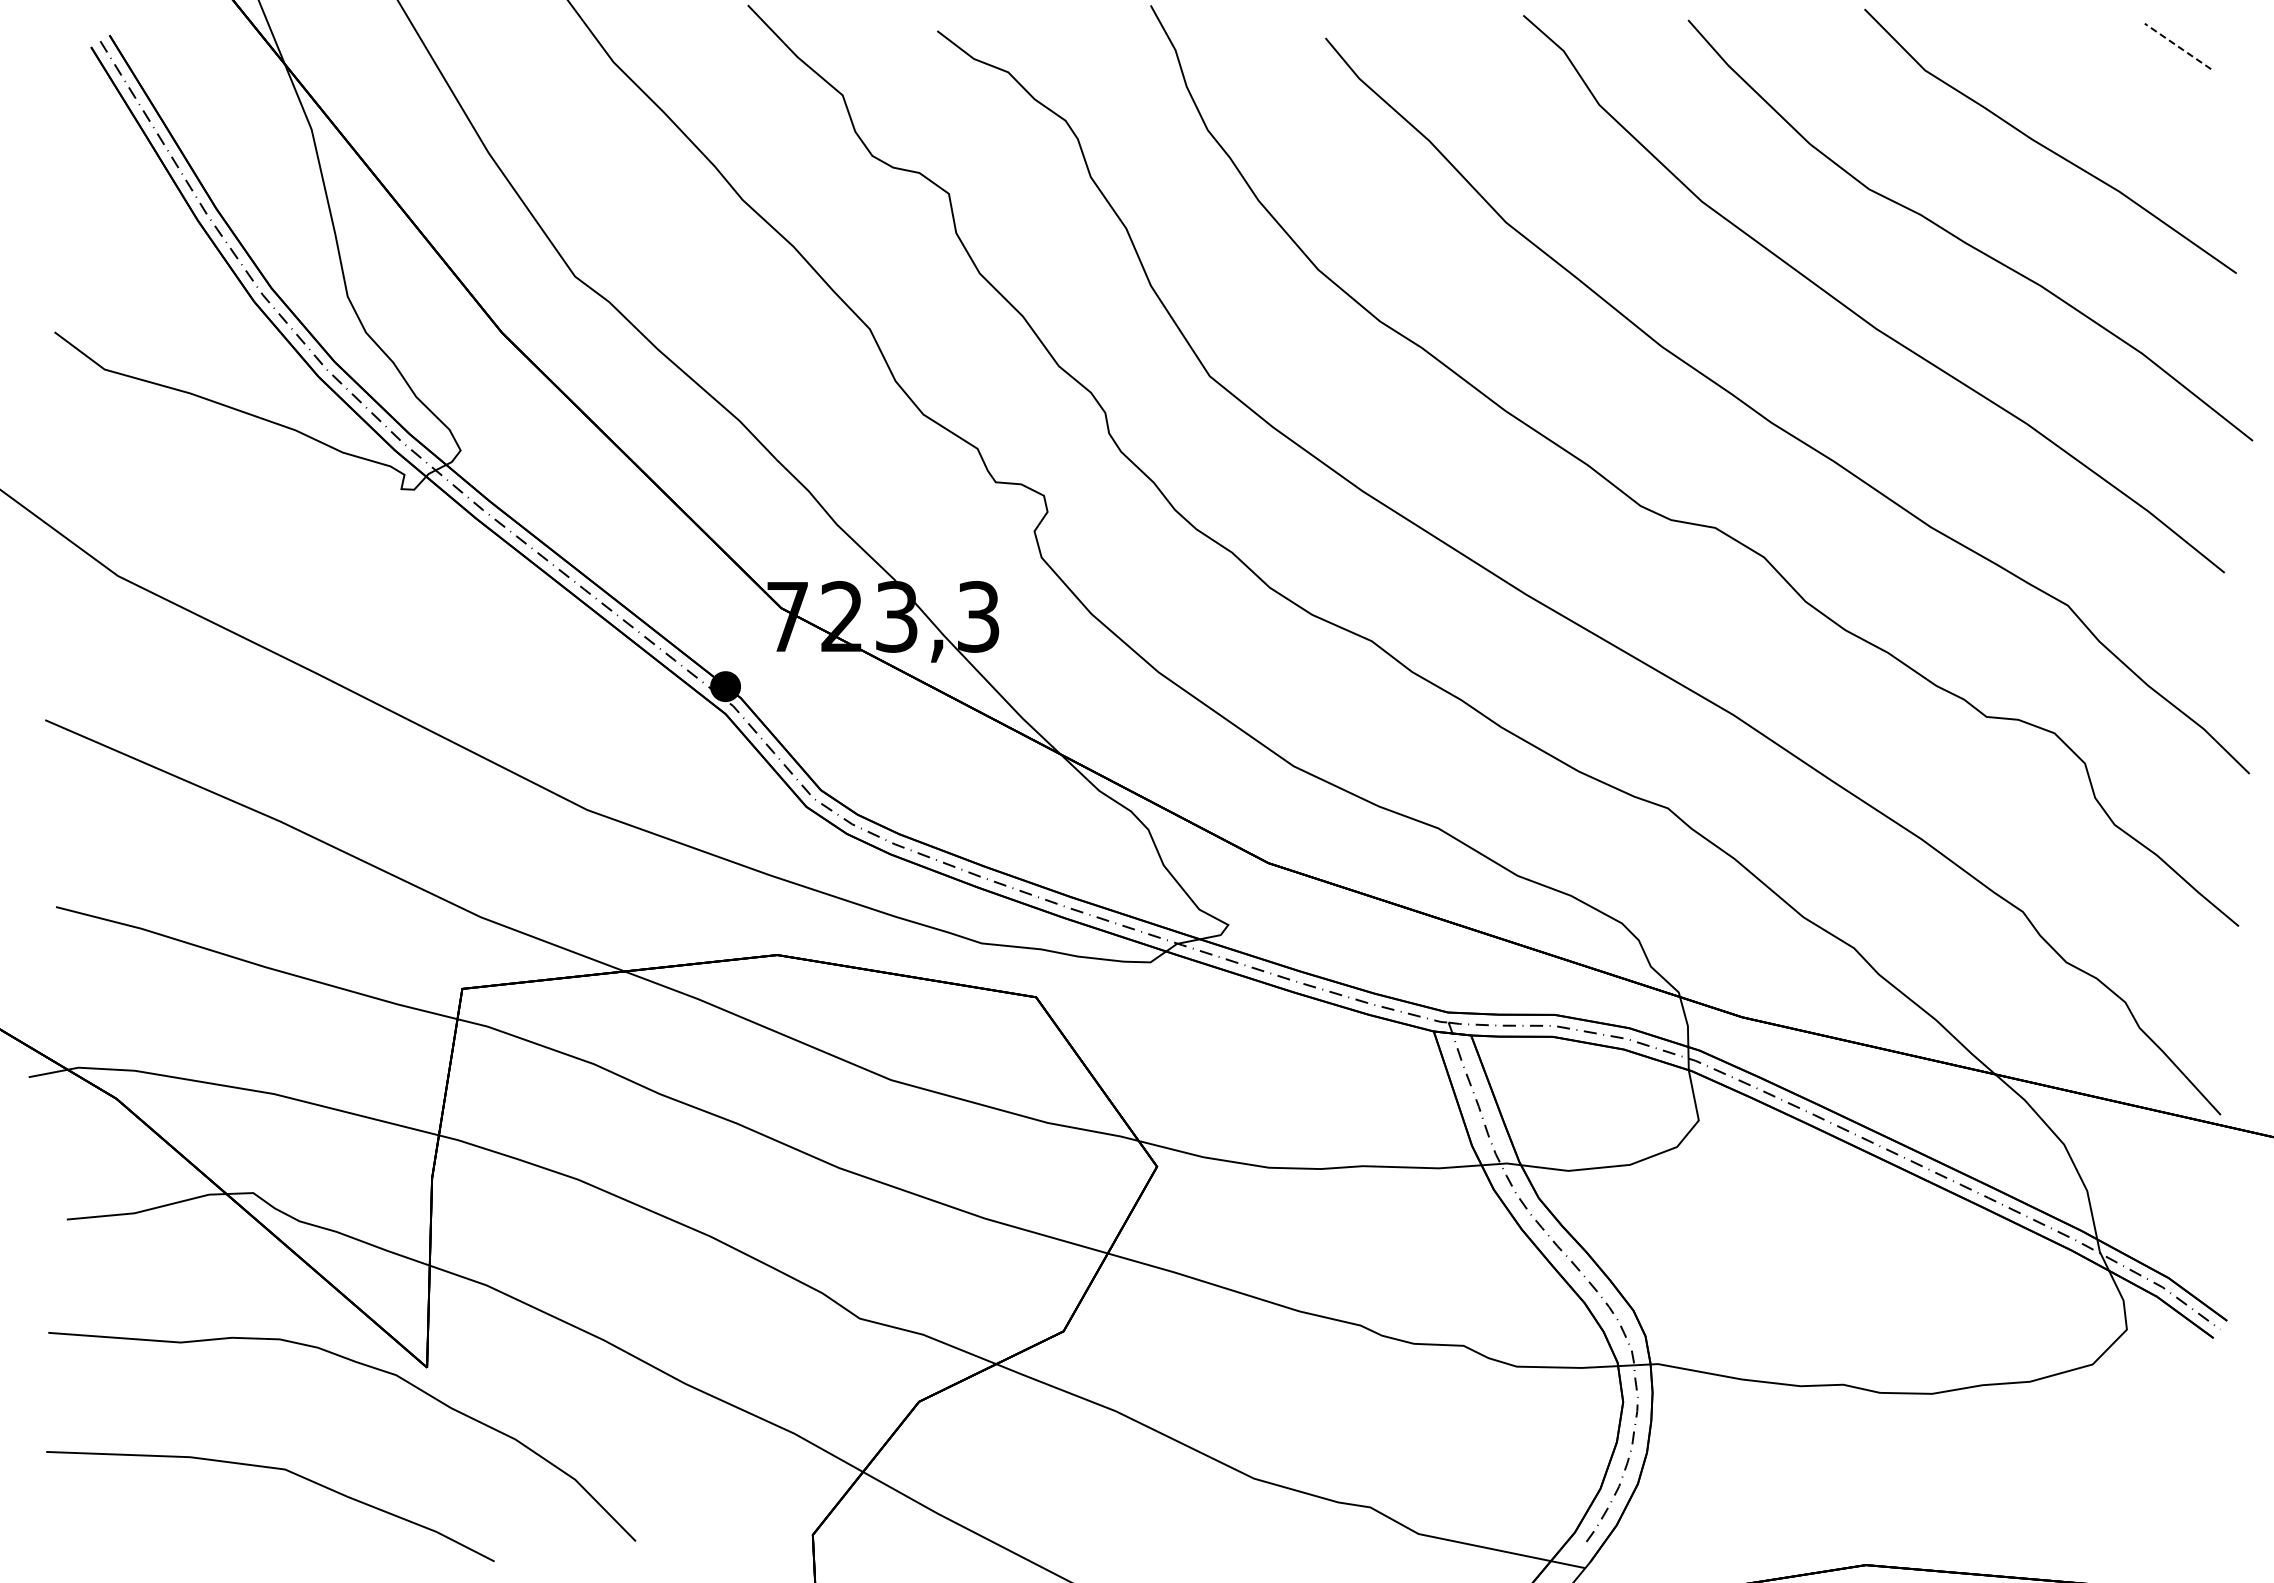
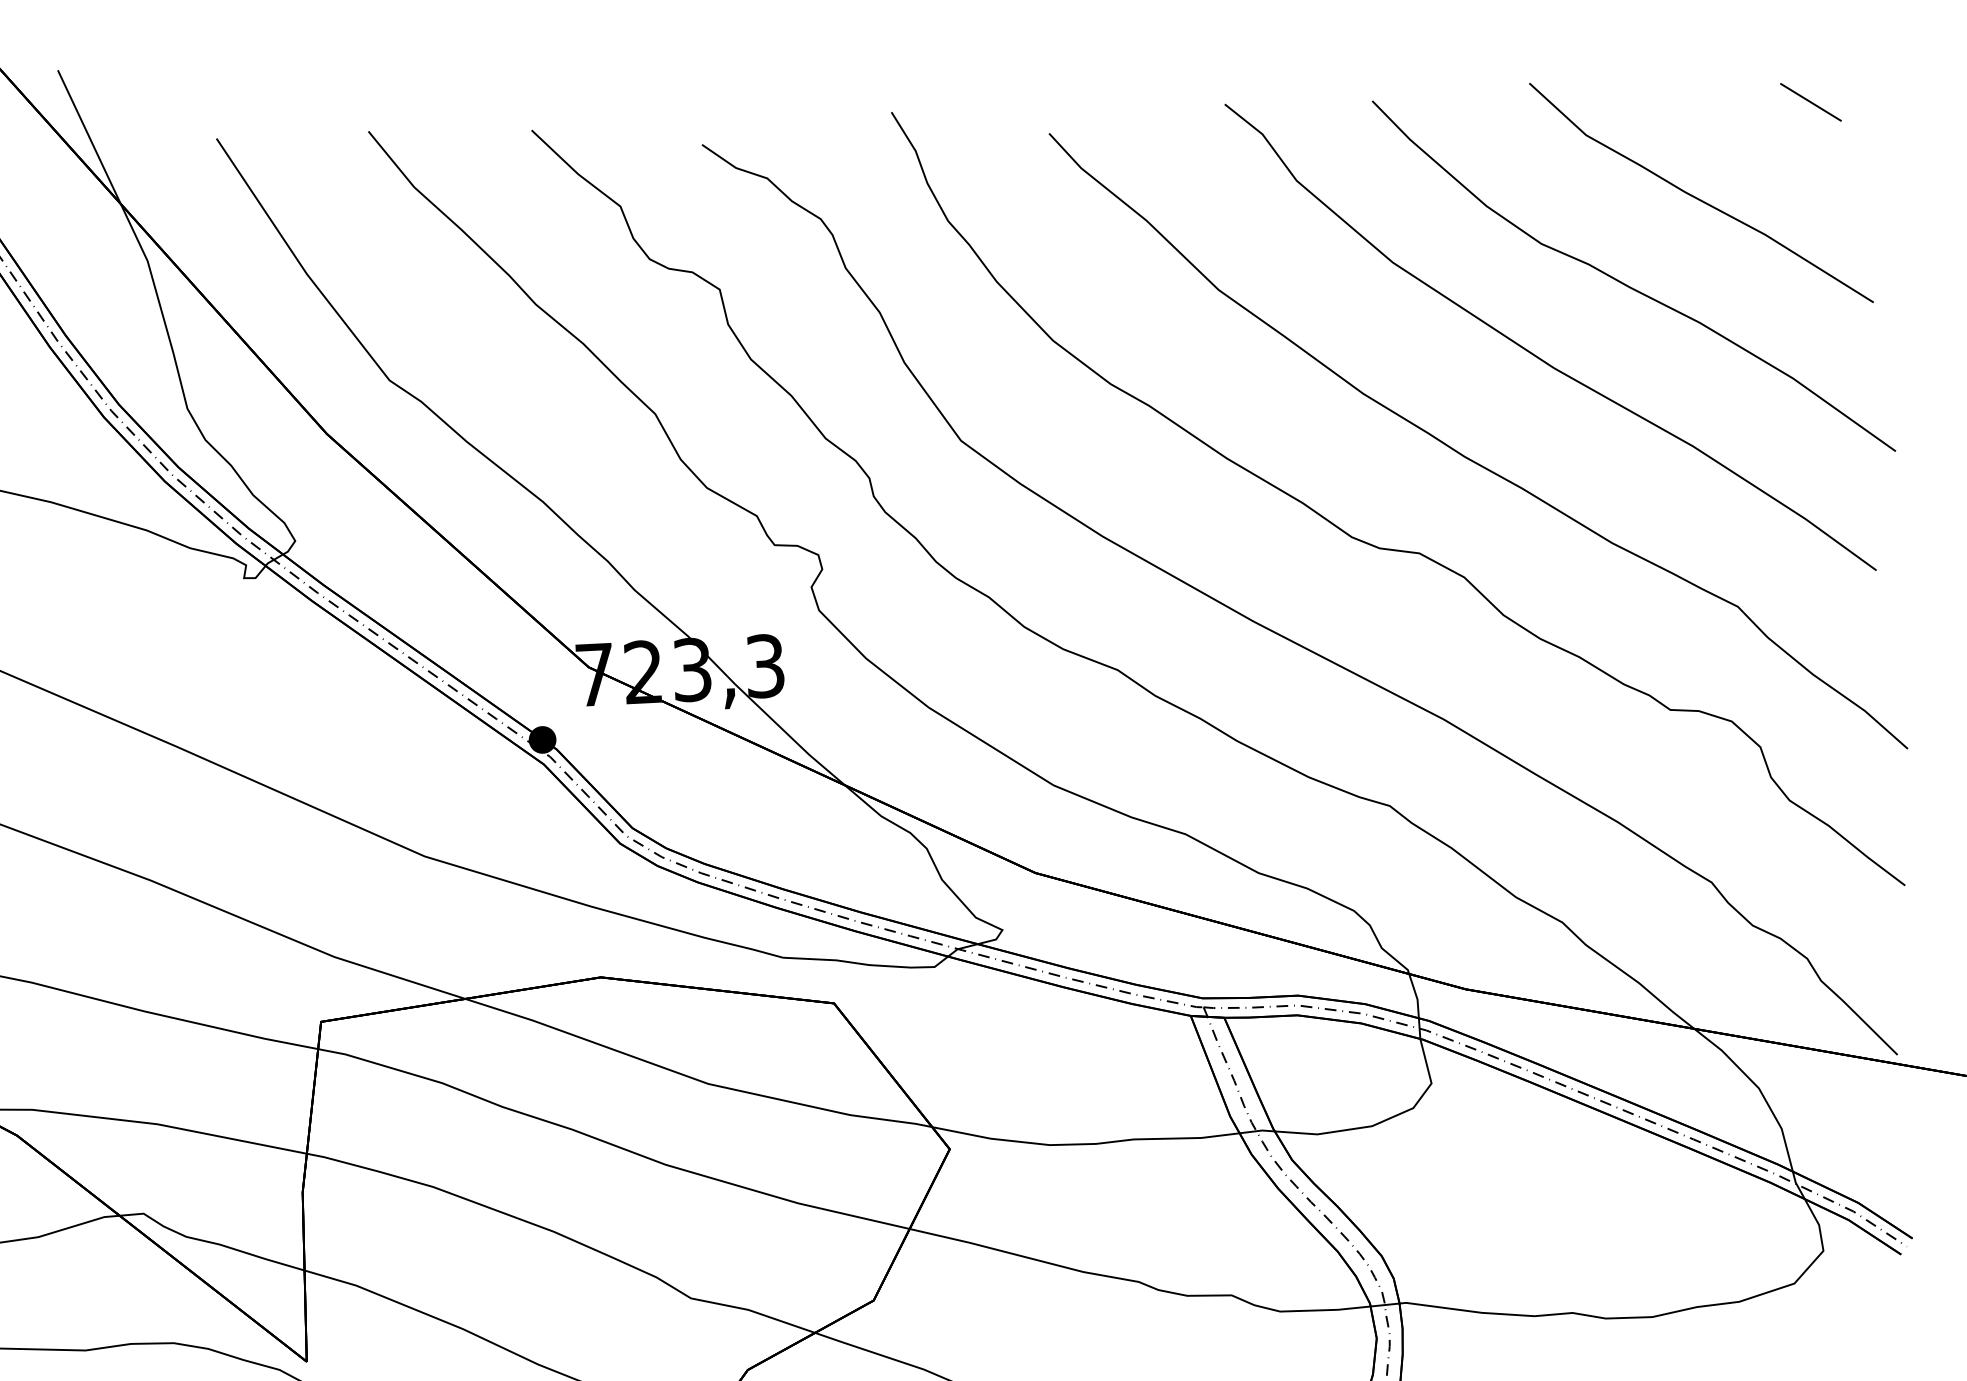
line: (2177, 46) -> (1810, 102), dashed -> solid

